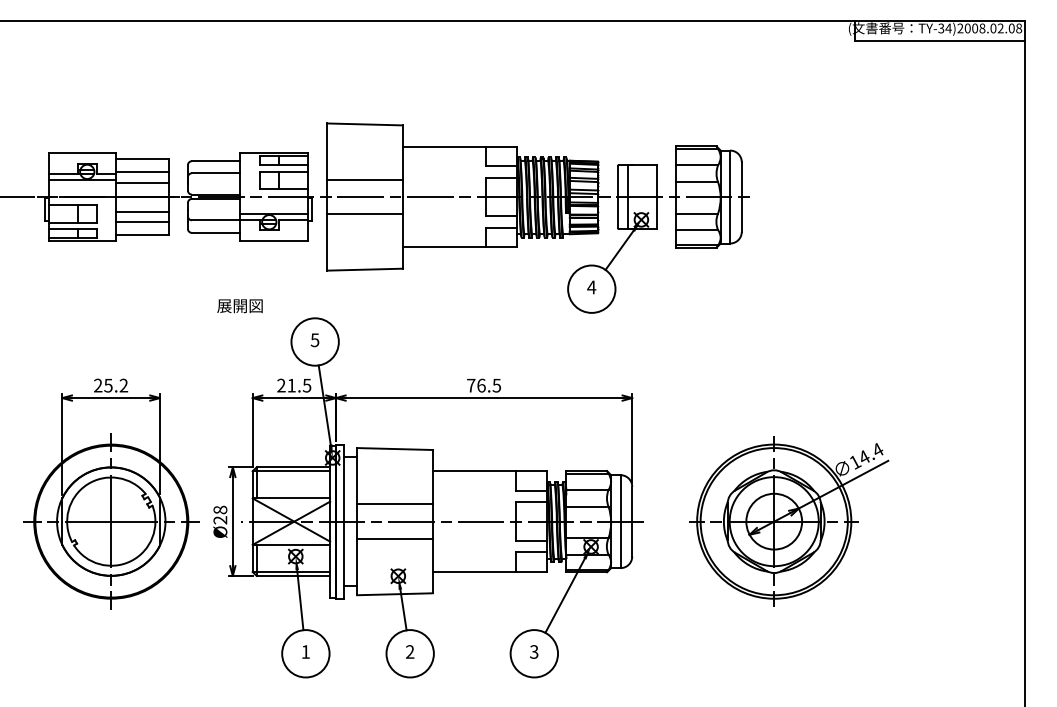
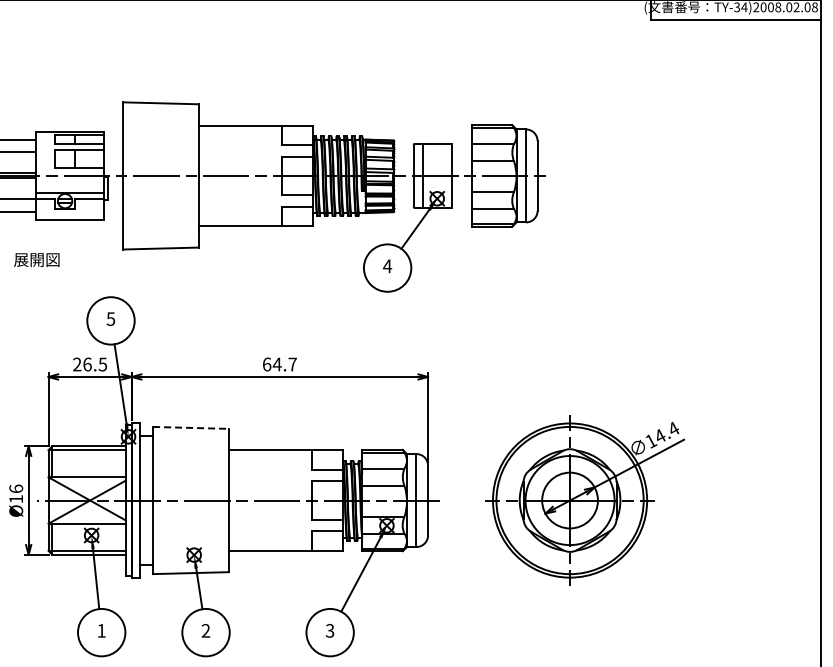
line: (364, 179) -> (160, 158), removed
line: (364, 214) -> (160, 193), removed
text: (239, 306) -> (36, 260), moved
text: (291, 385) -> (87, 364), 21.5 -> 26.5
text: (484, 385) -> (280, 364), 76.5 -> 64.7
line: (395, 449) -> (191, 428), solid -> dashed
line: (394, 504) -> (190, 483), removed
text: (220, 514) -> (16, 493), Ø28 -> Ø16
line: (394, 539) -> (190, 518), removed

